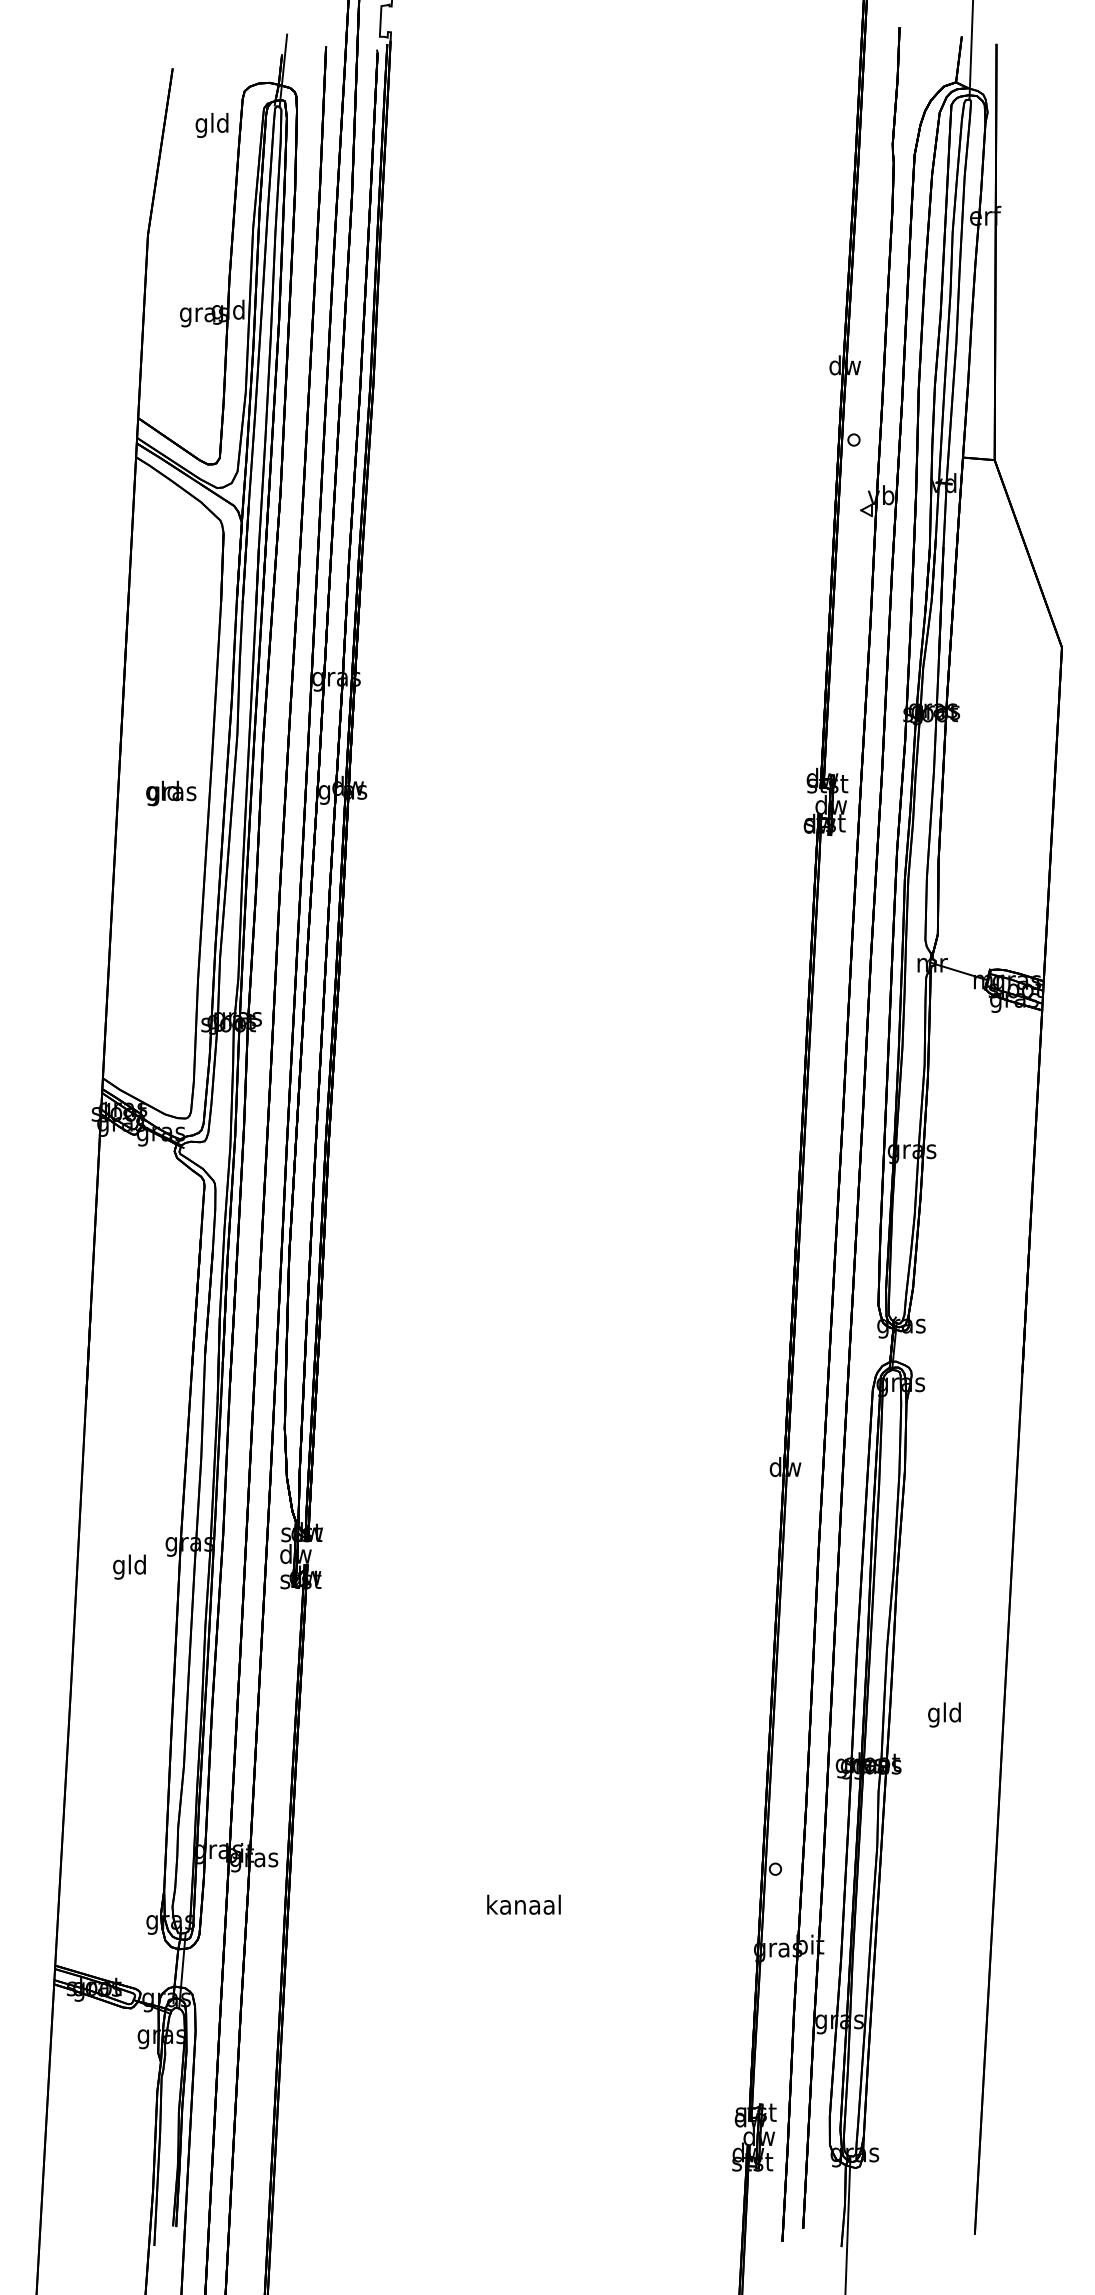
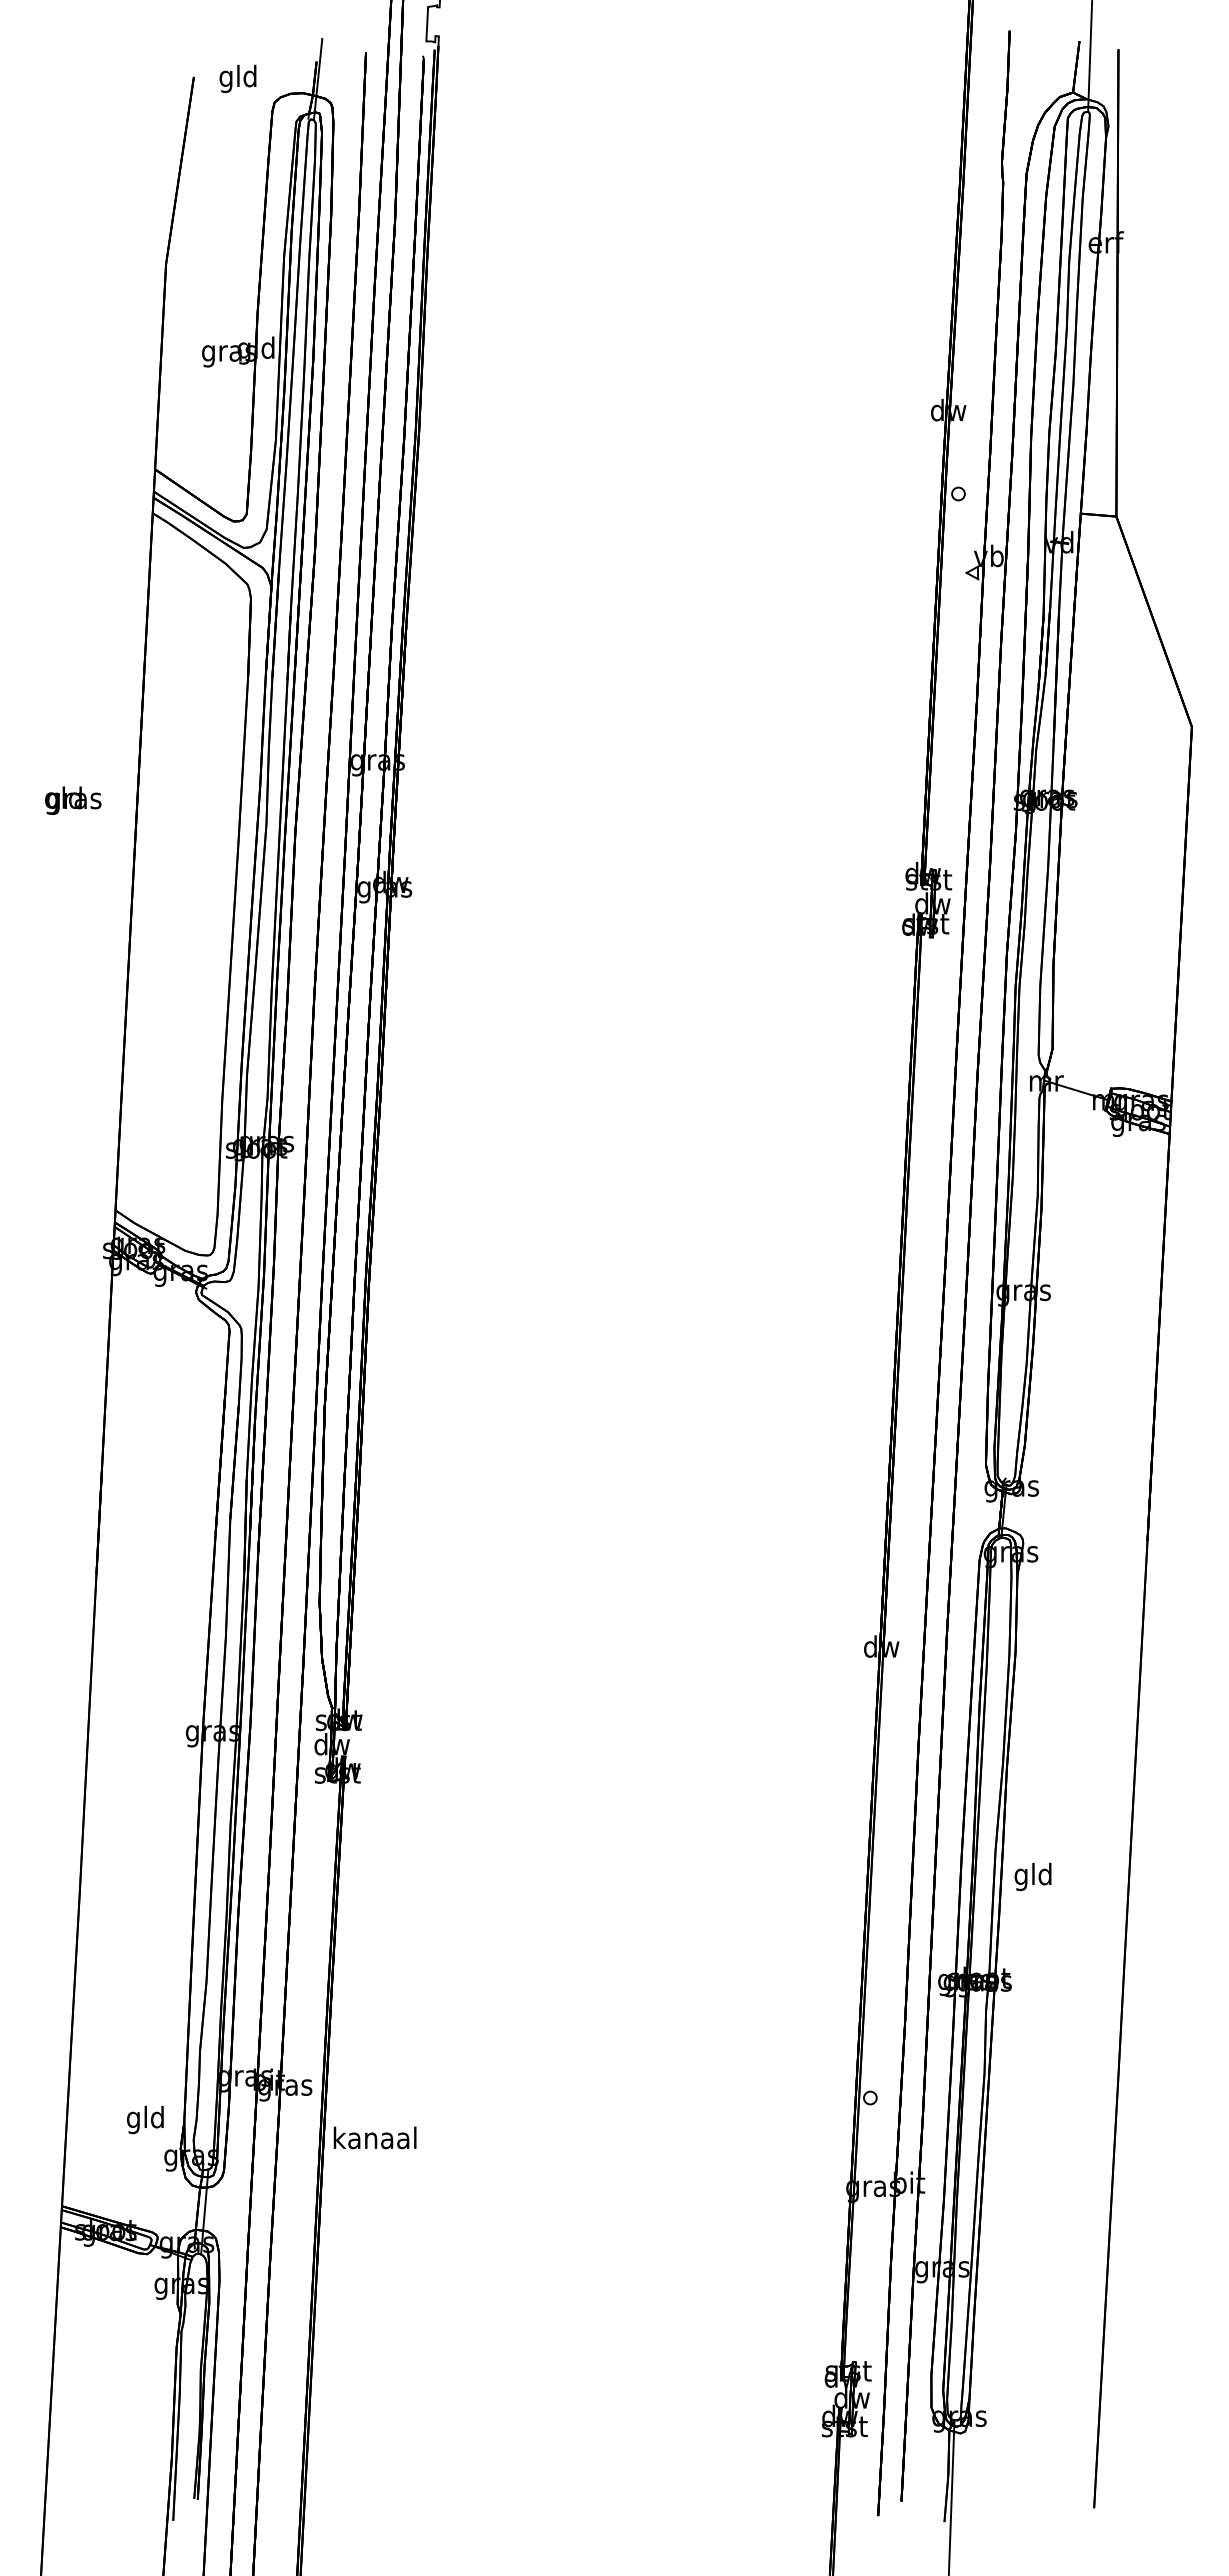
text: (211, 125) -> (237, 78), moved
text: (171, 793) -> (73, 800), moved
text: (129, 1567) -> (145, 2120), moved
text: (943, 1714) -> (1032, 1876), moved
text: (523, 1904) -> (374, 2137), moved

